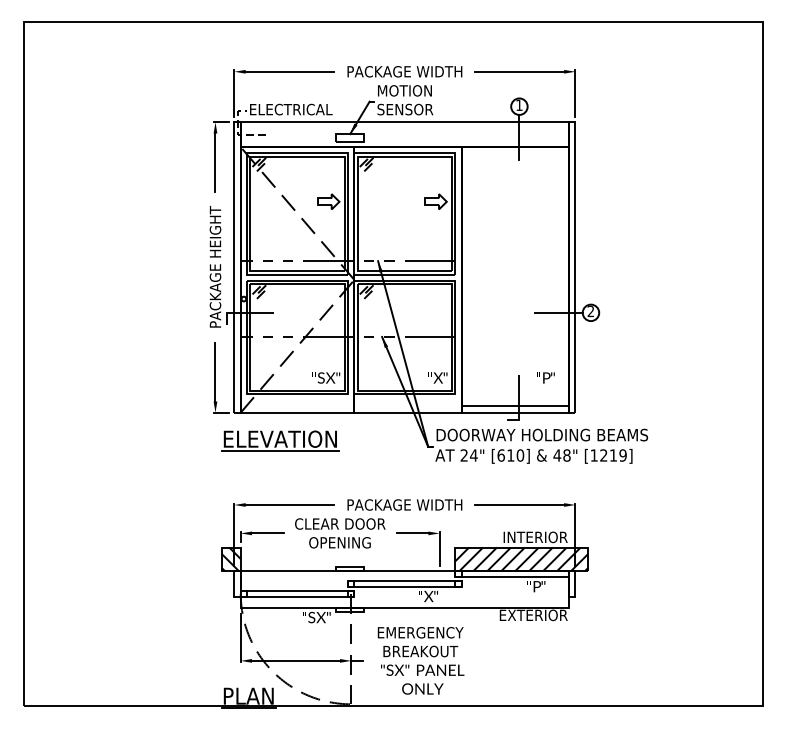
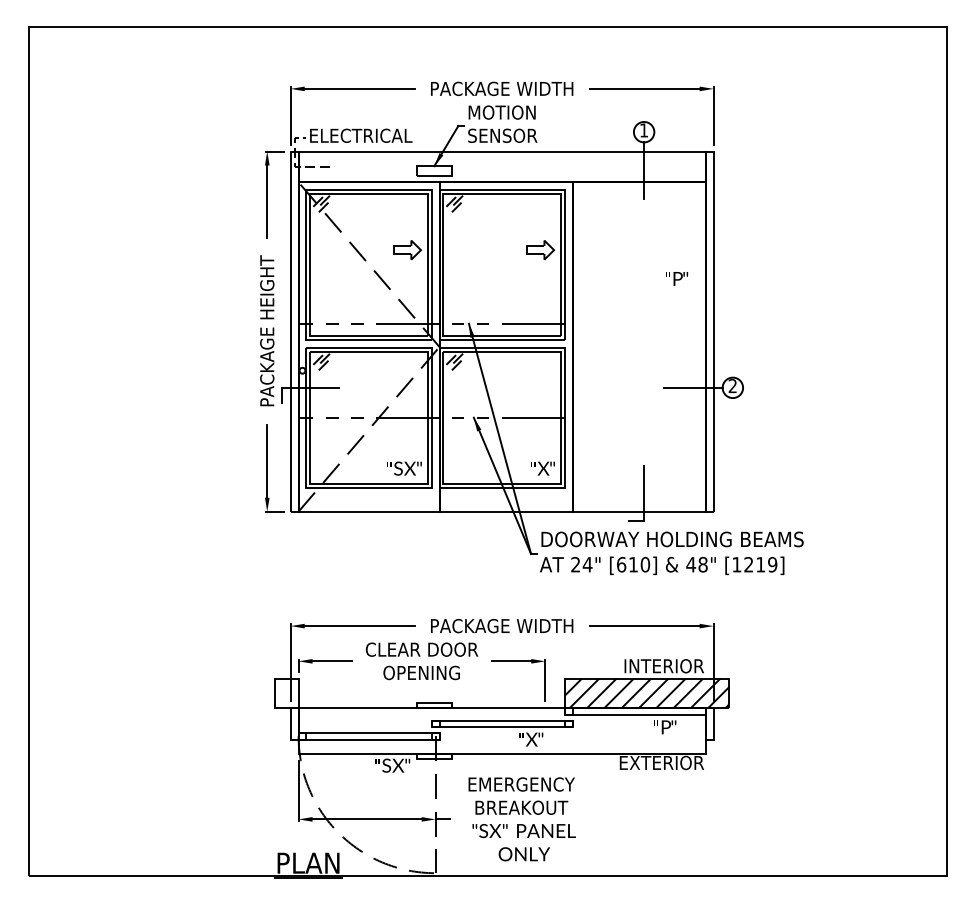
text: (545, 377) -> (676, 278), moved
line: (515, 406) -> (639, 503), removed
part: (280, 440) -> (347, 546), removed
hatch: (230, 559) -> (285, 693), removed

